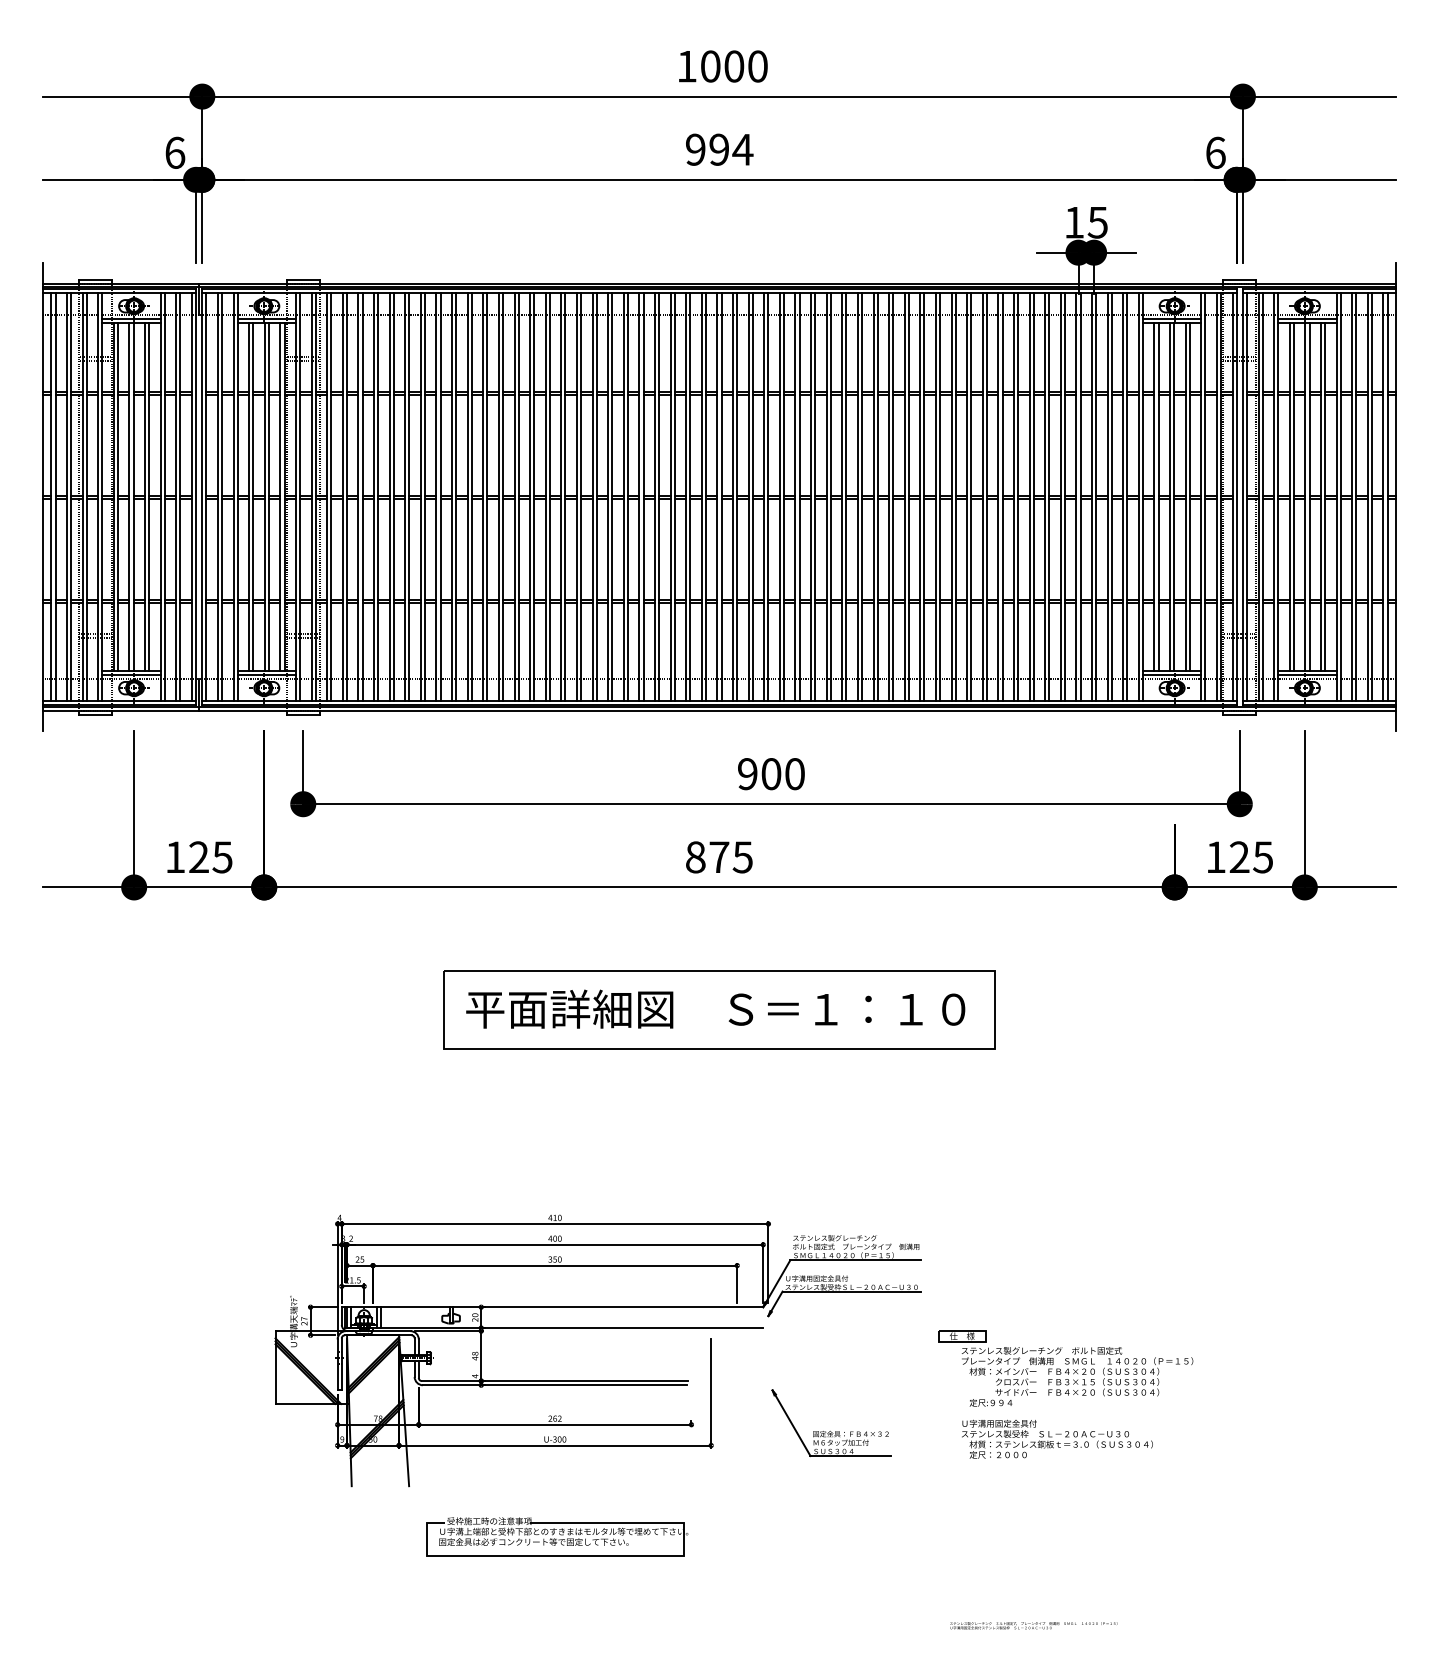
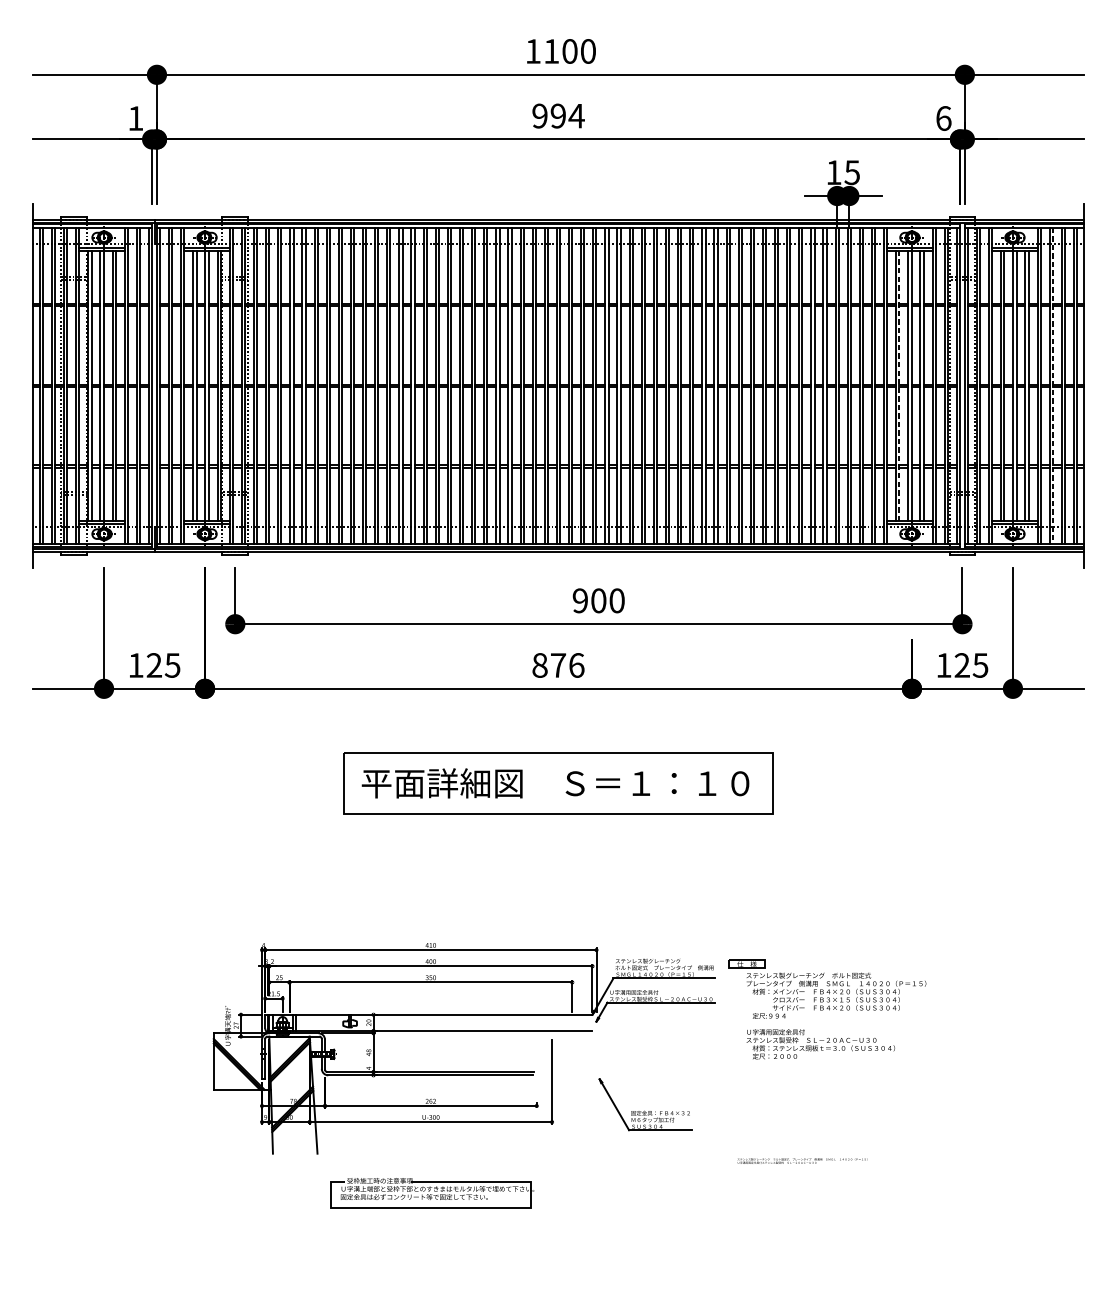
text: (710, 66) -> (551, 51), 1000 -> 1100
text: (175, 152) -> (136, 118), 6 -> 1
line: (1158, 497) -> (899, 386), solid -> dashed
line: (1356, 497) -> (1053, 386), solid -> dashed
text: (742, 857) -> (576, 665), 875 -> 876
part: (1065, 1394) -> (827, 1009), moved
text: (1033, 1625) -> (802, 1160), moved

